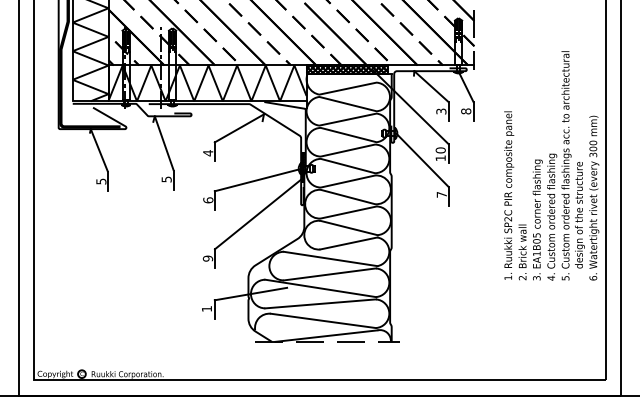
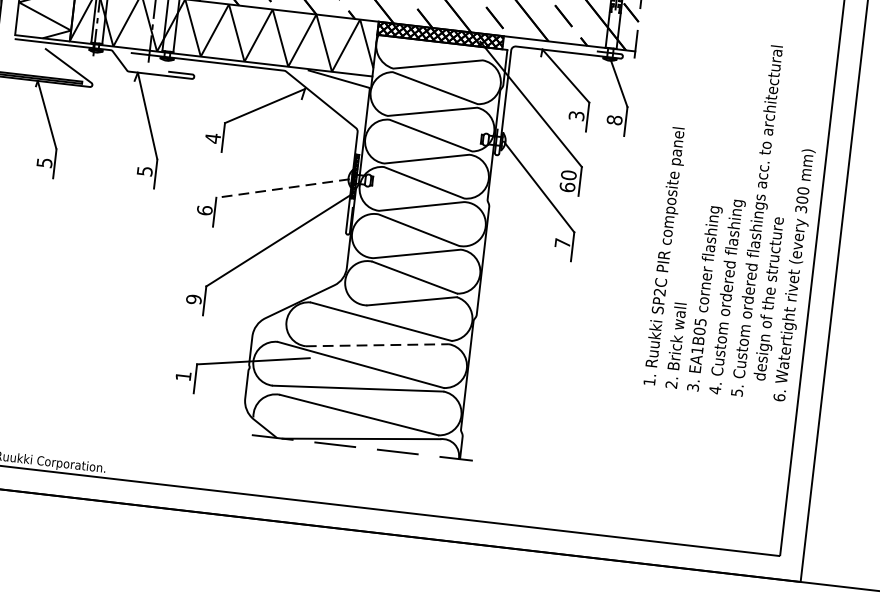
text: (440, 158) -> (567, 187), 10 -> 60
line: (257, 180) -> (283, 188), solid -> dashed
line: (330, 274) -> (378, 345), solid -> dashed

